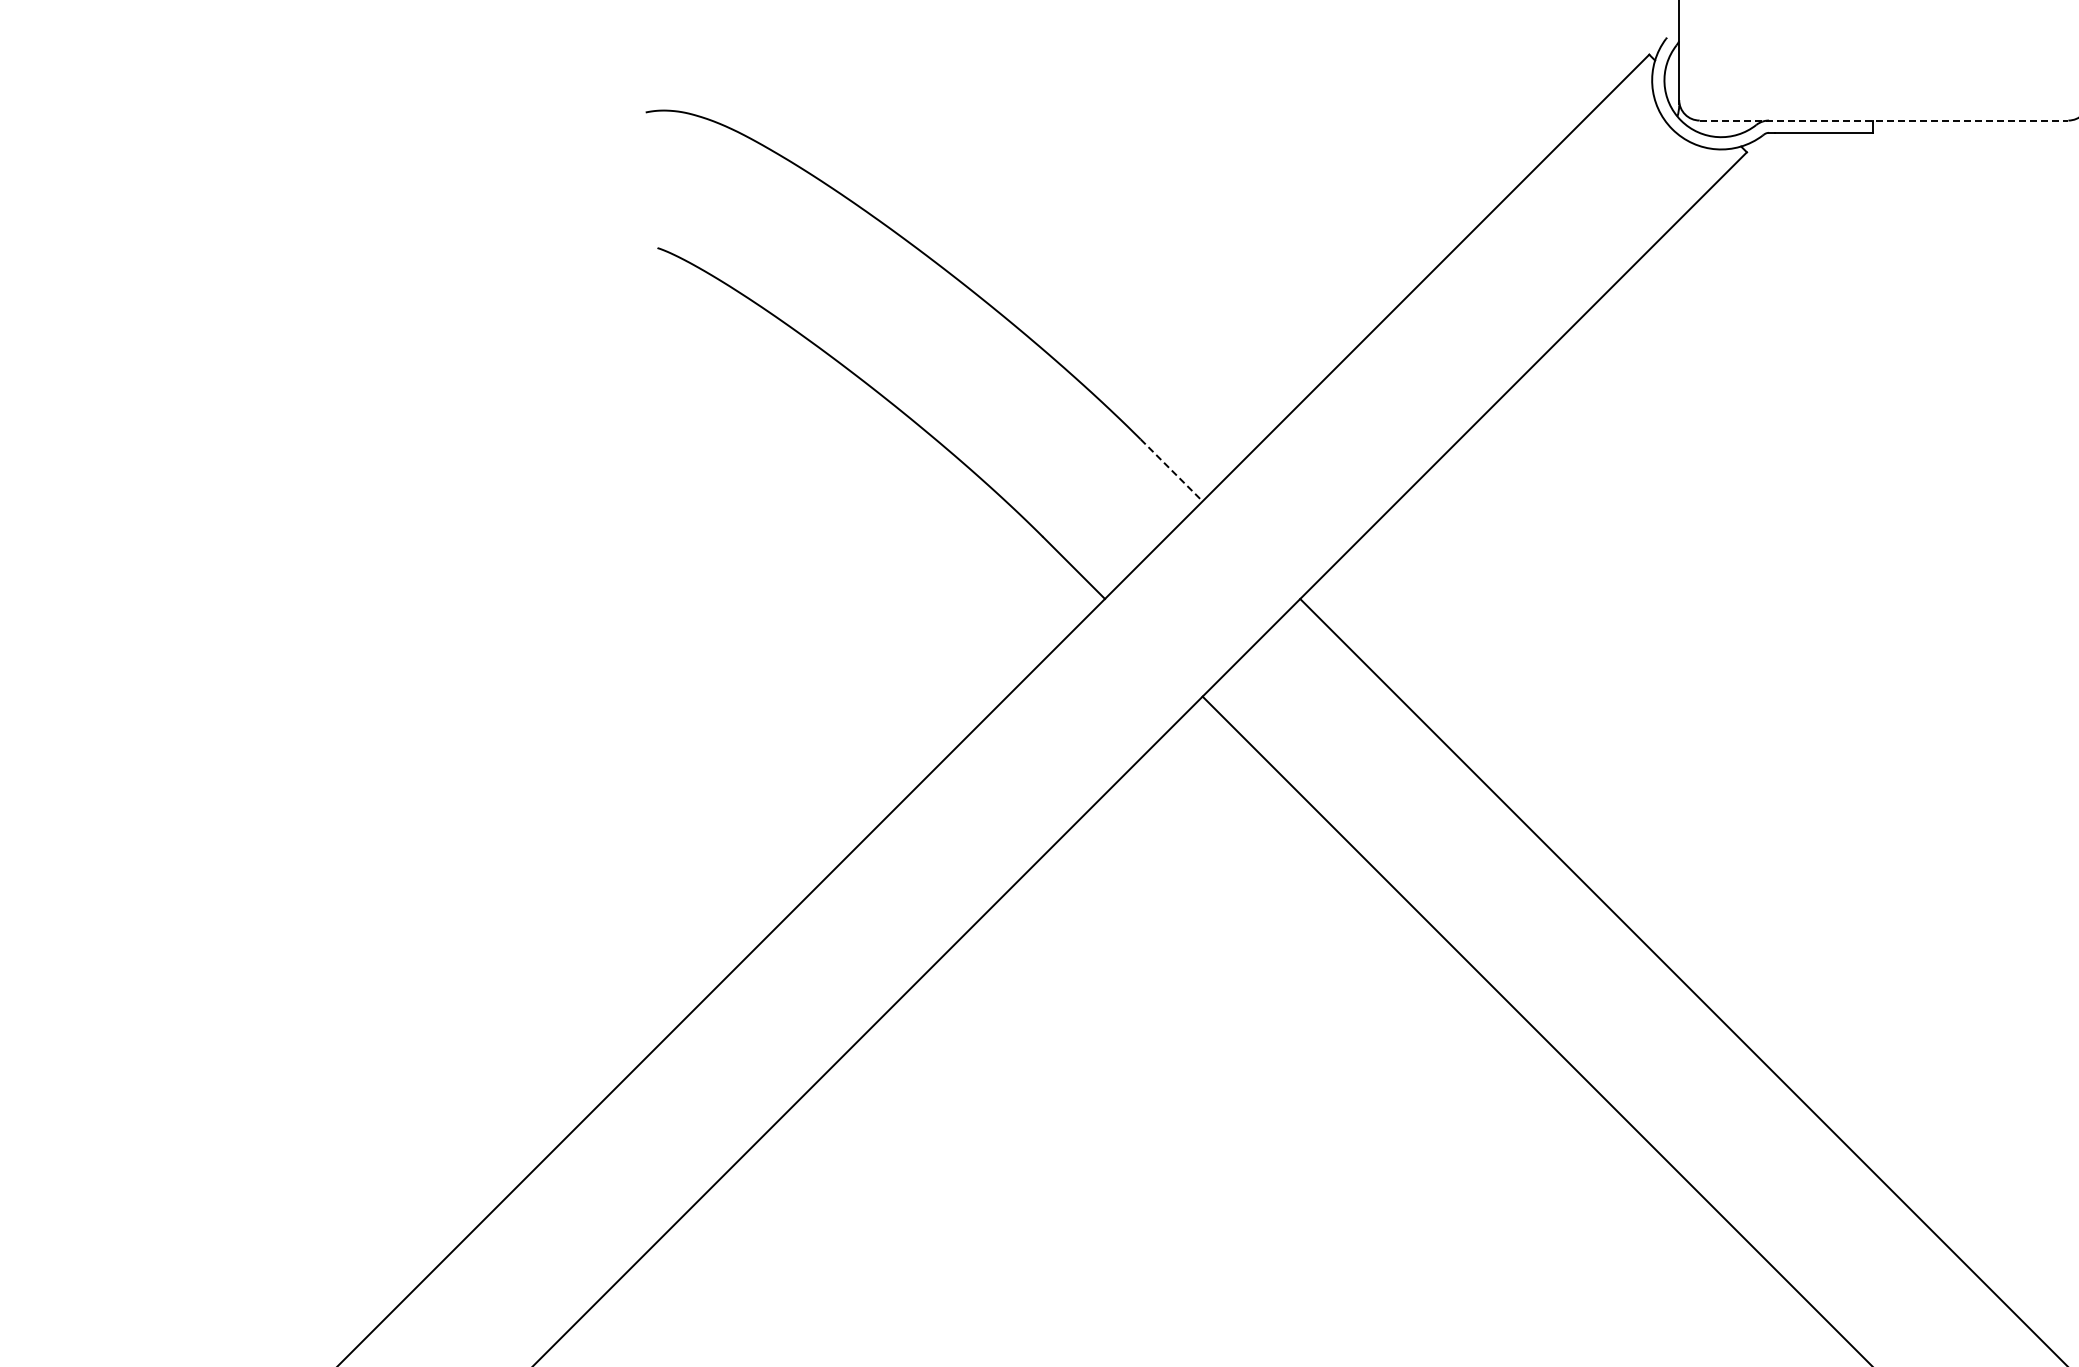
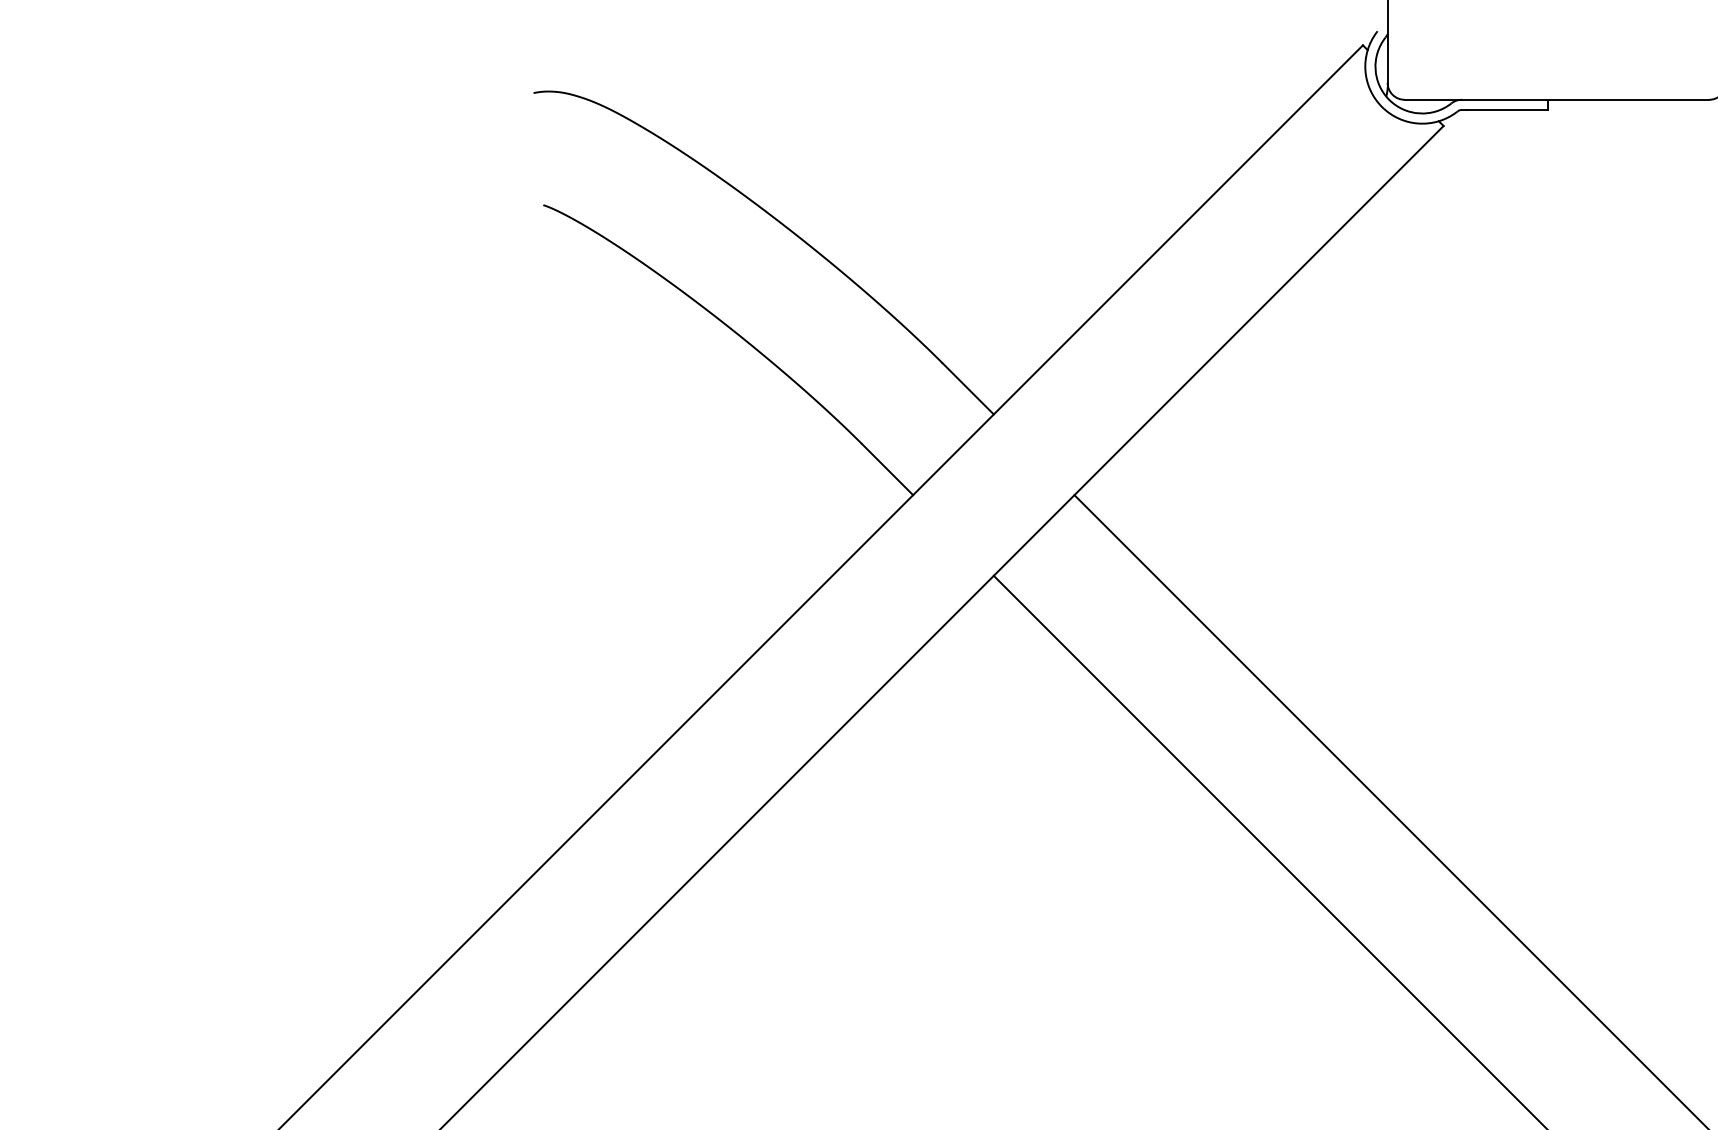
line: (1884, 120) -> (1557, 99), dashed -> solid
line: (1171, 470) -> (968, 388), dashed -> solid

